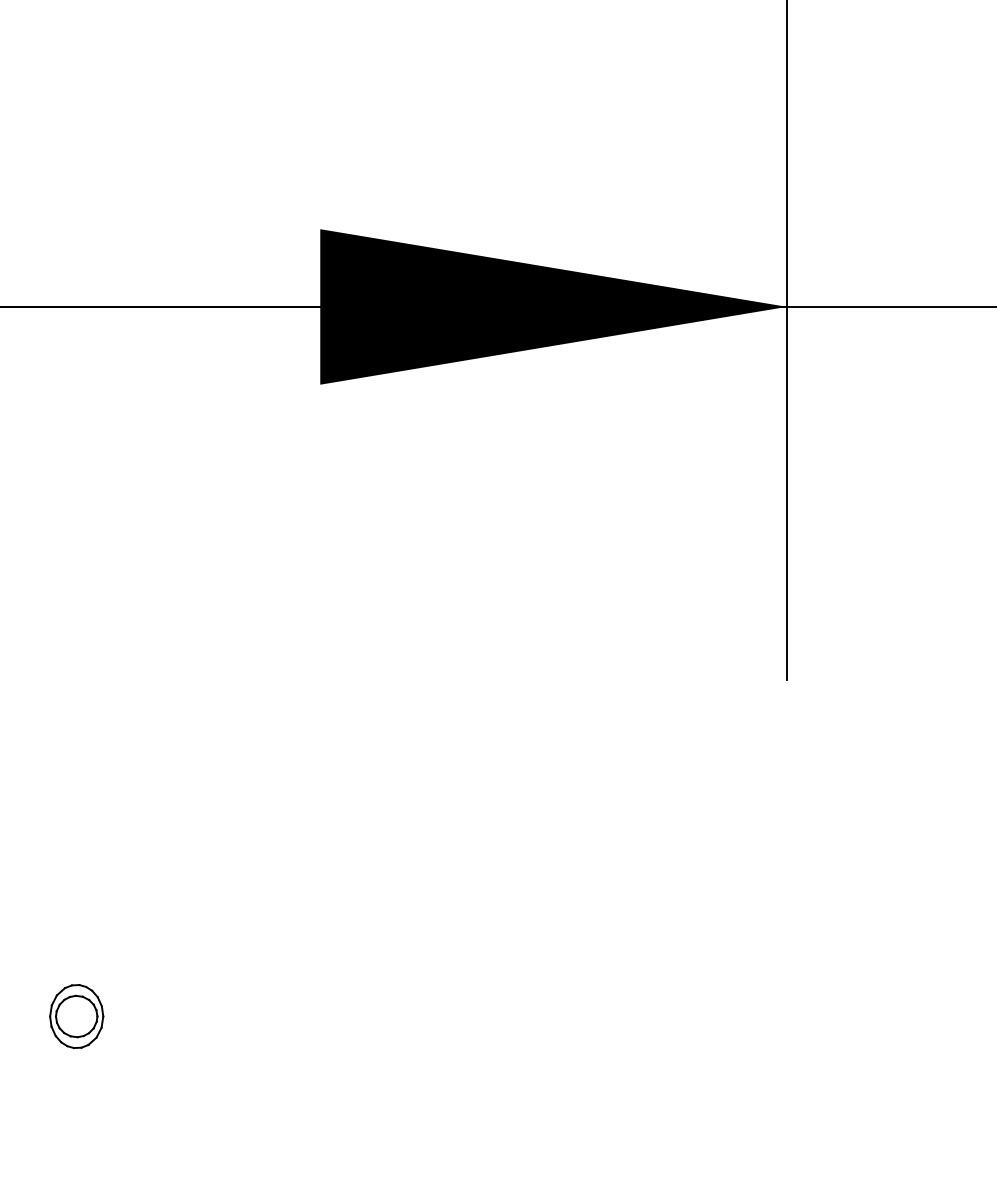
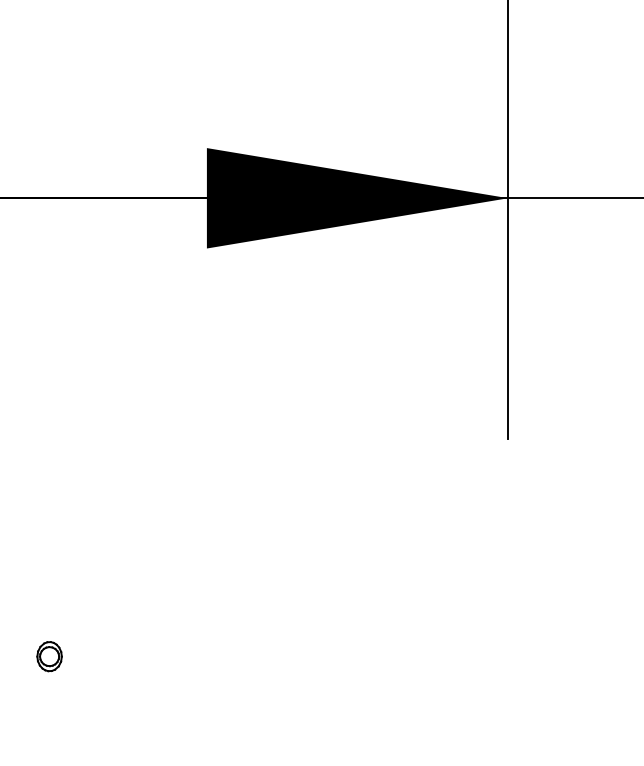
part: (76, 1016) -> (49, 656), size x0.71

